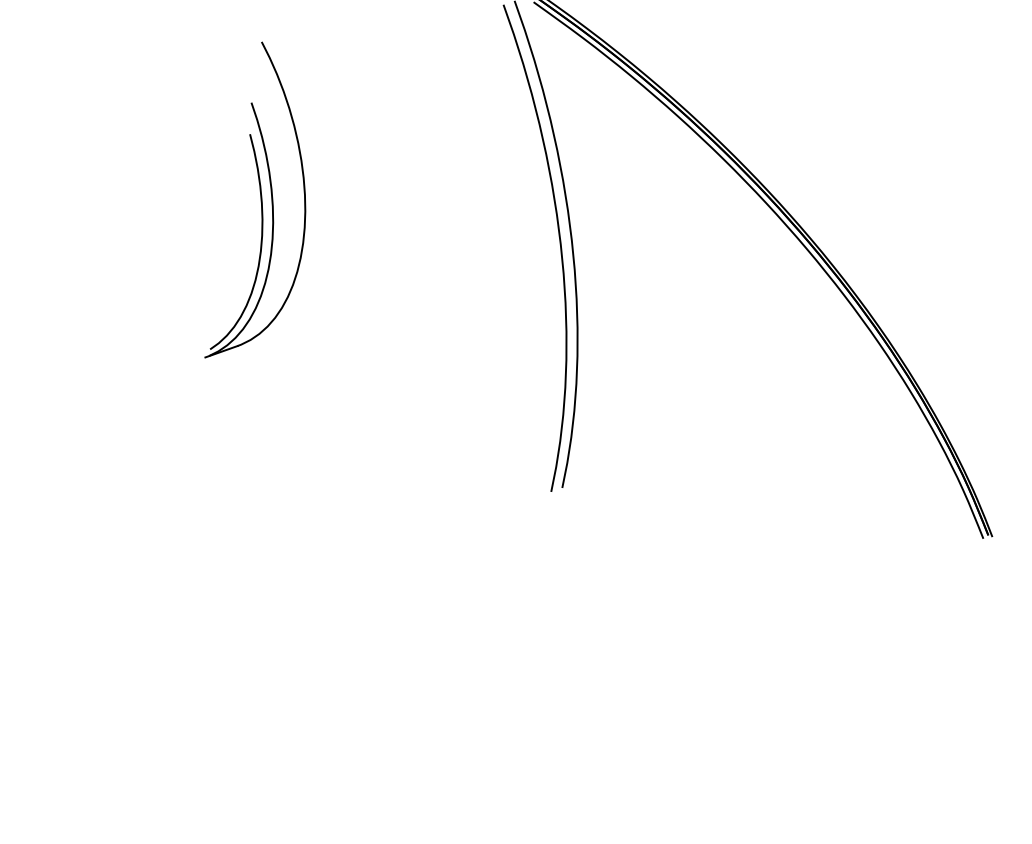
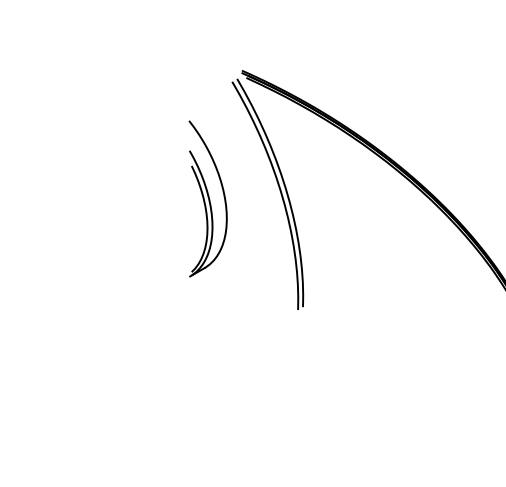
part: (269, 206) -> (207, 198), moved

